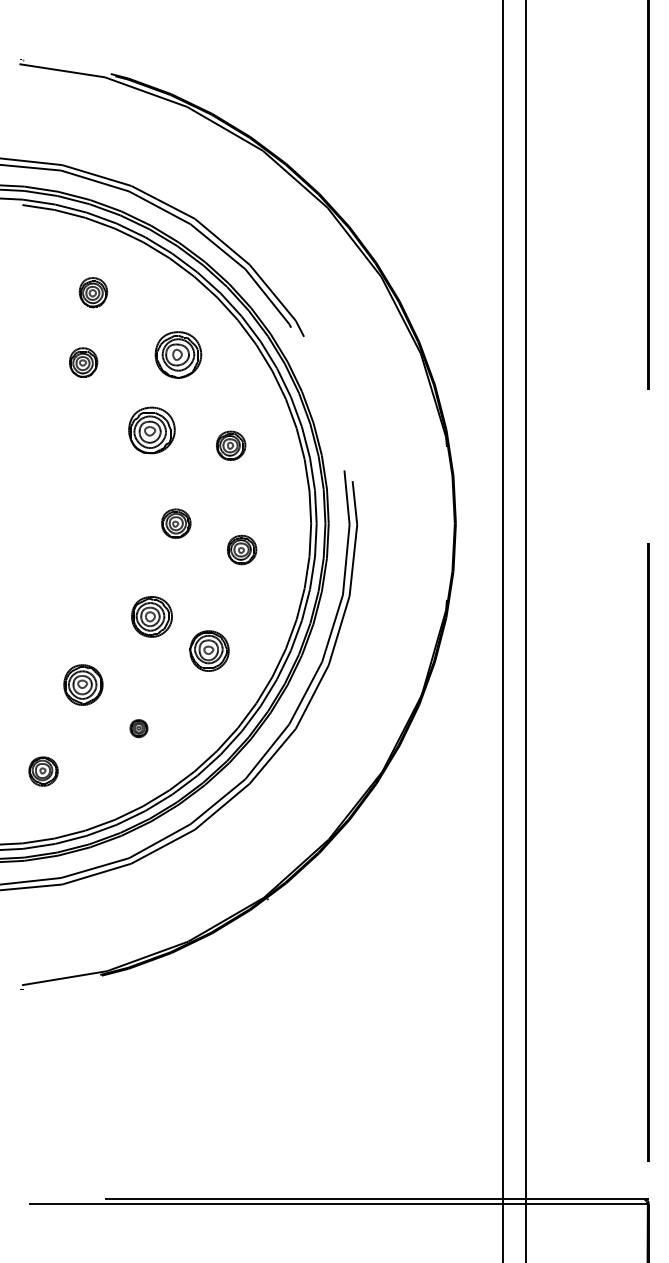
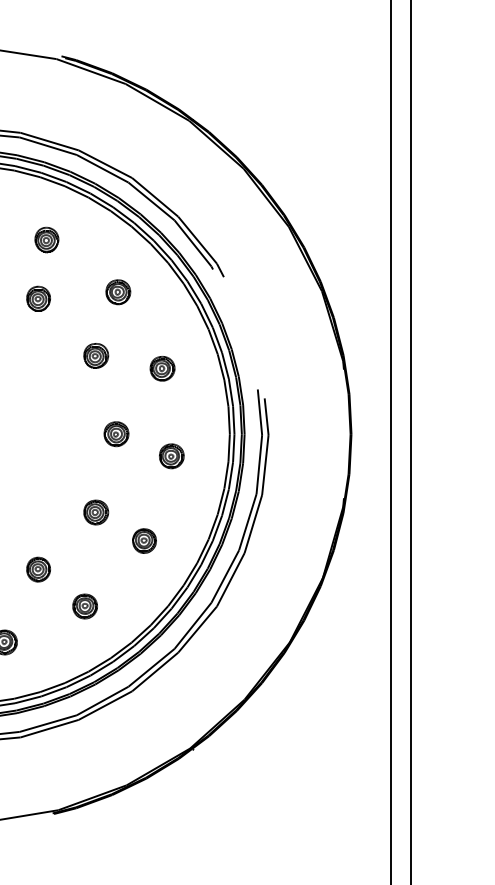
part: (178, 354) -> (118, 292), size x0.62
part: (152, 430) -> (96, 355), size x0.62
part: (152, 616) -> (96, 512), size x0.71
part: (209, 650) -> (144, 540), size x0.71
part: (83, 684) -> (38, 569), size x0.71
part: (138, 728) -> (84, 606), size x1.67

